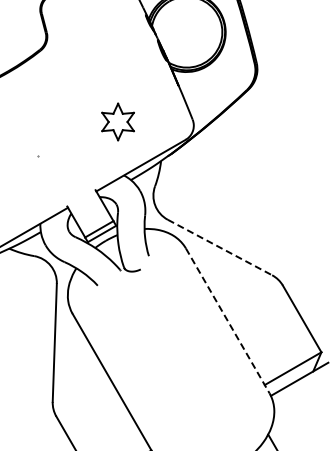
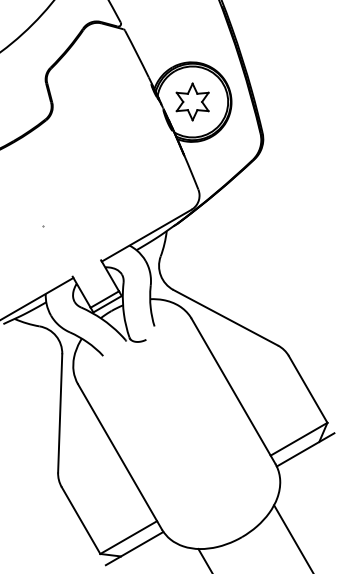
part: (117, 121) -> (192, 101), moved
line: (220, 248) -> (226, 318), dashed -> solid
line: (227, 321) -> (233, 391), dashed -> solid

